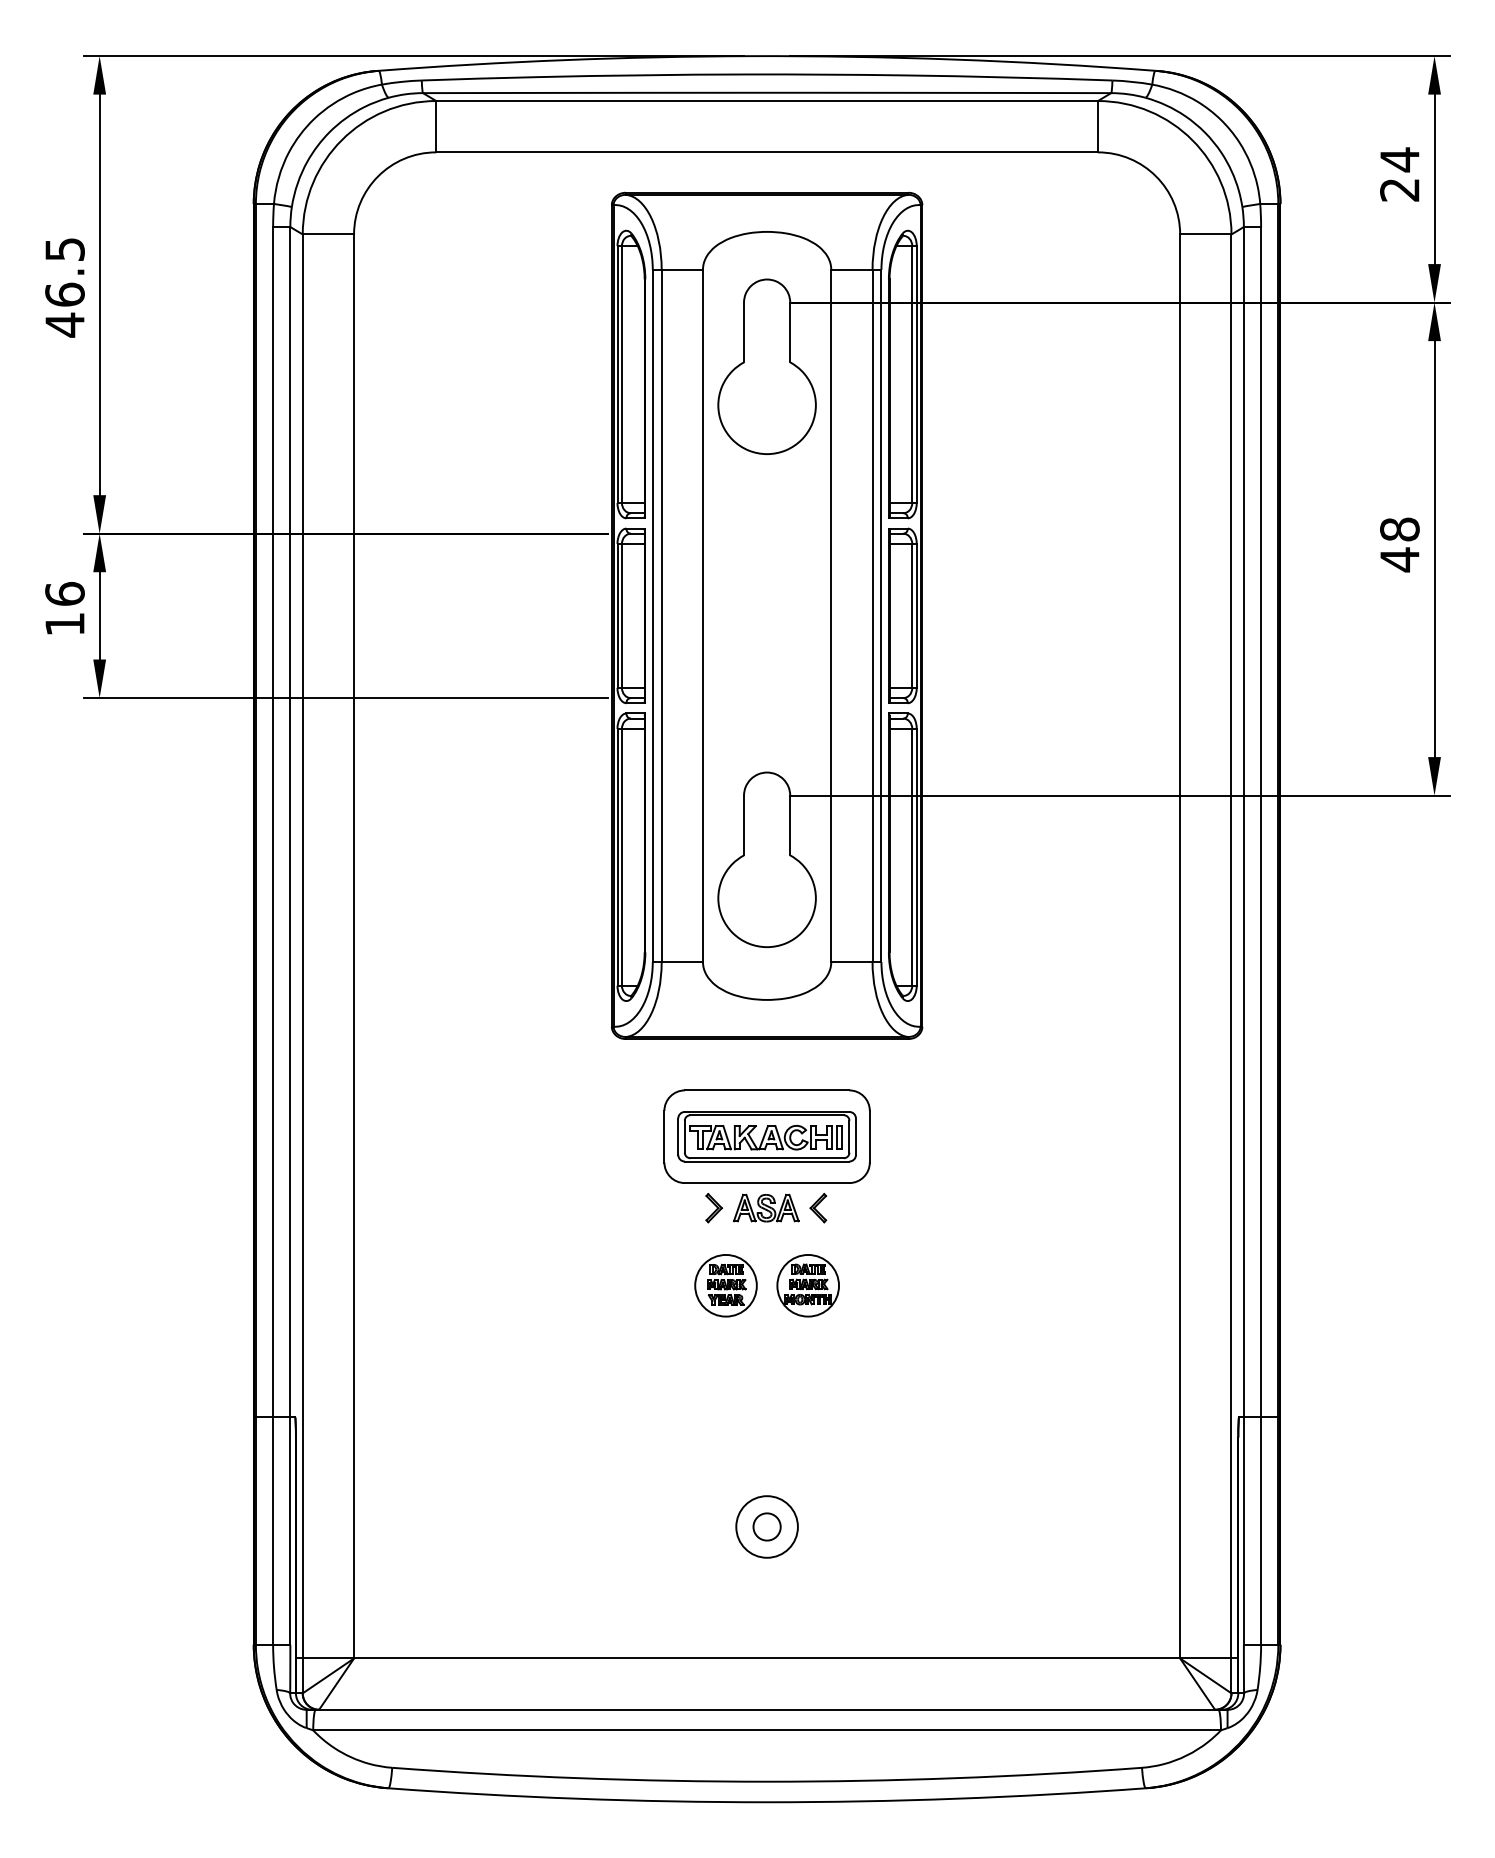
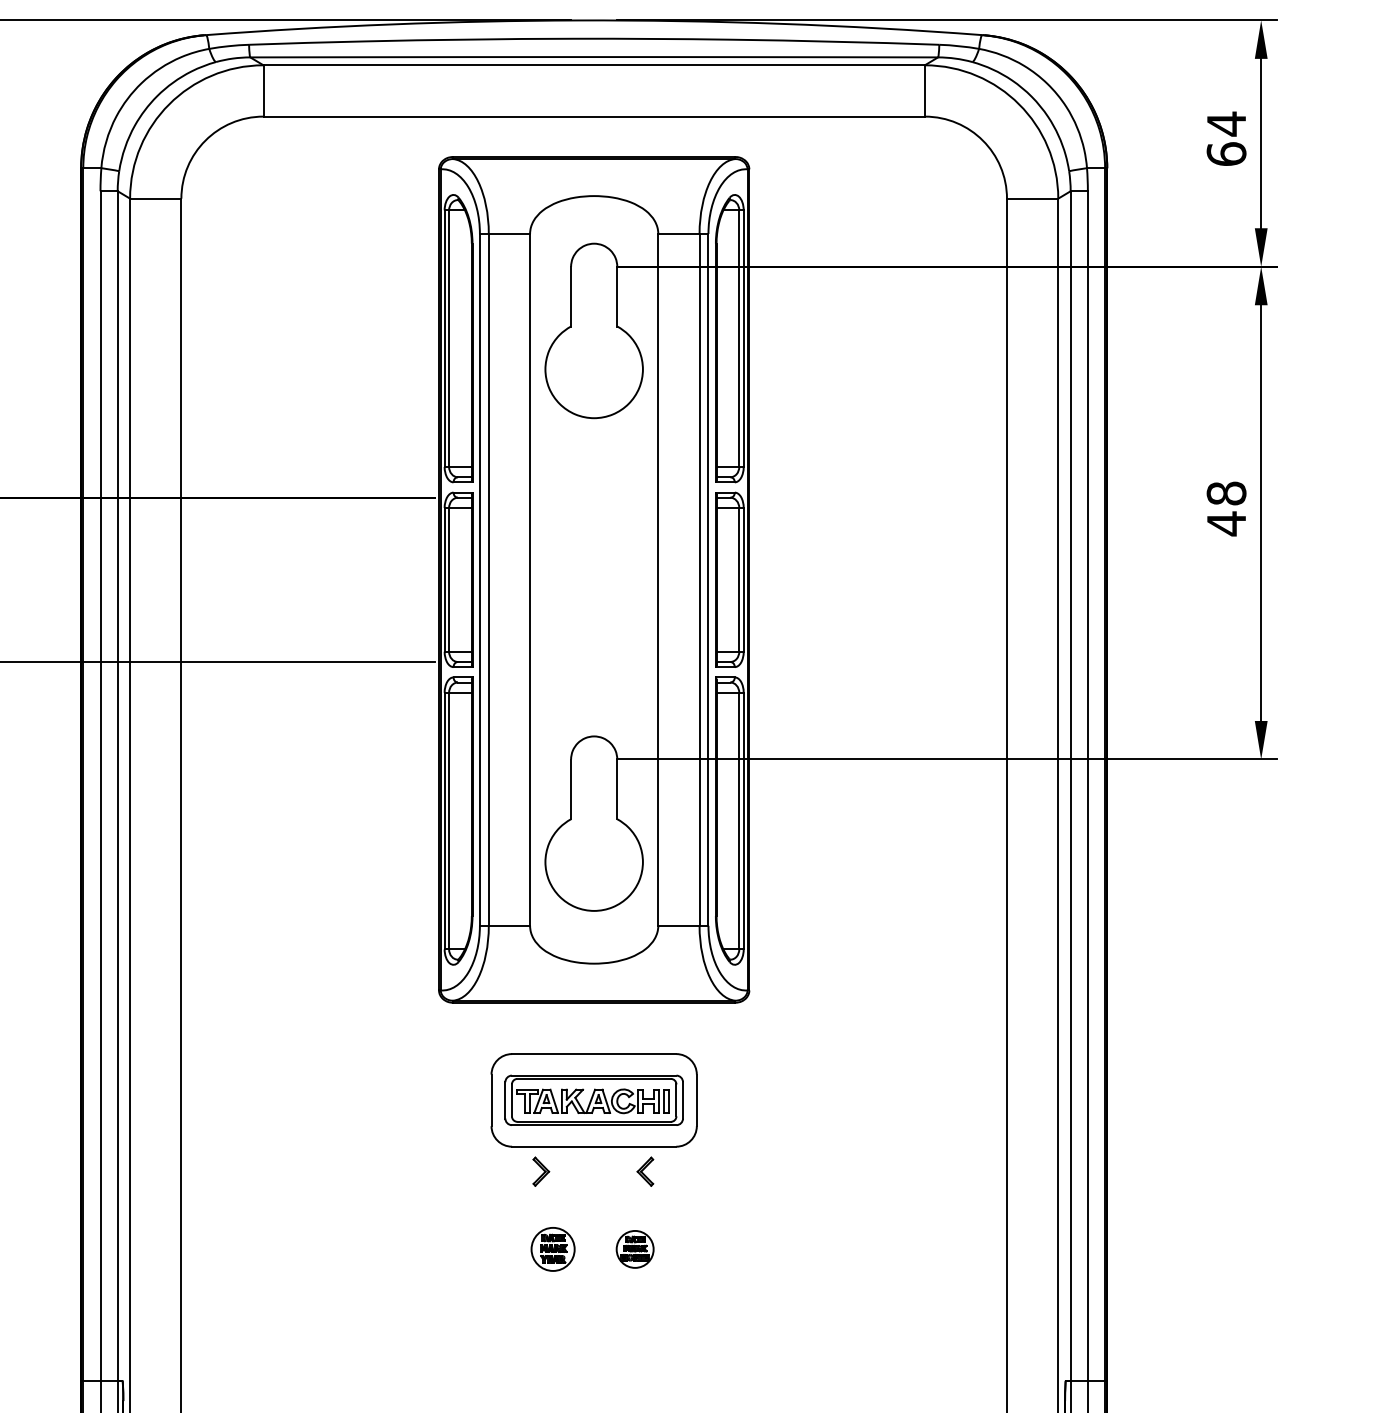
text: (1399, 189) -> (1226, 153), 24 -> 64
part: (766, 1207) -> (593, 1171), removed
part: (725, 1285) -> (552, 1249), size x0.7
part: (807, 1285) -> (634, 1249), size x0.6

